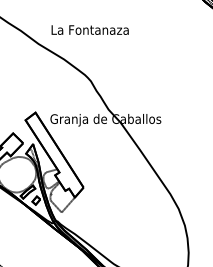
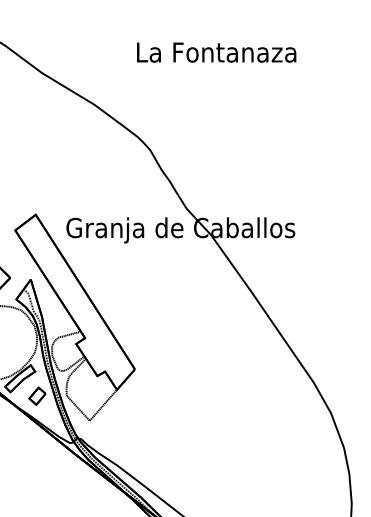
text: (89, 29) -> (215, 51), moved

